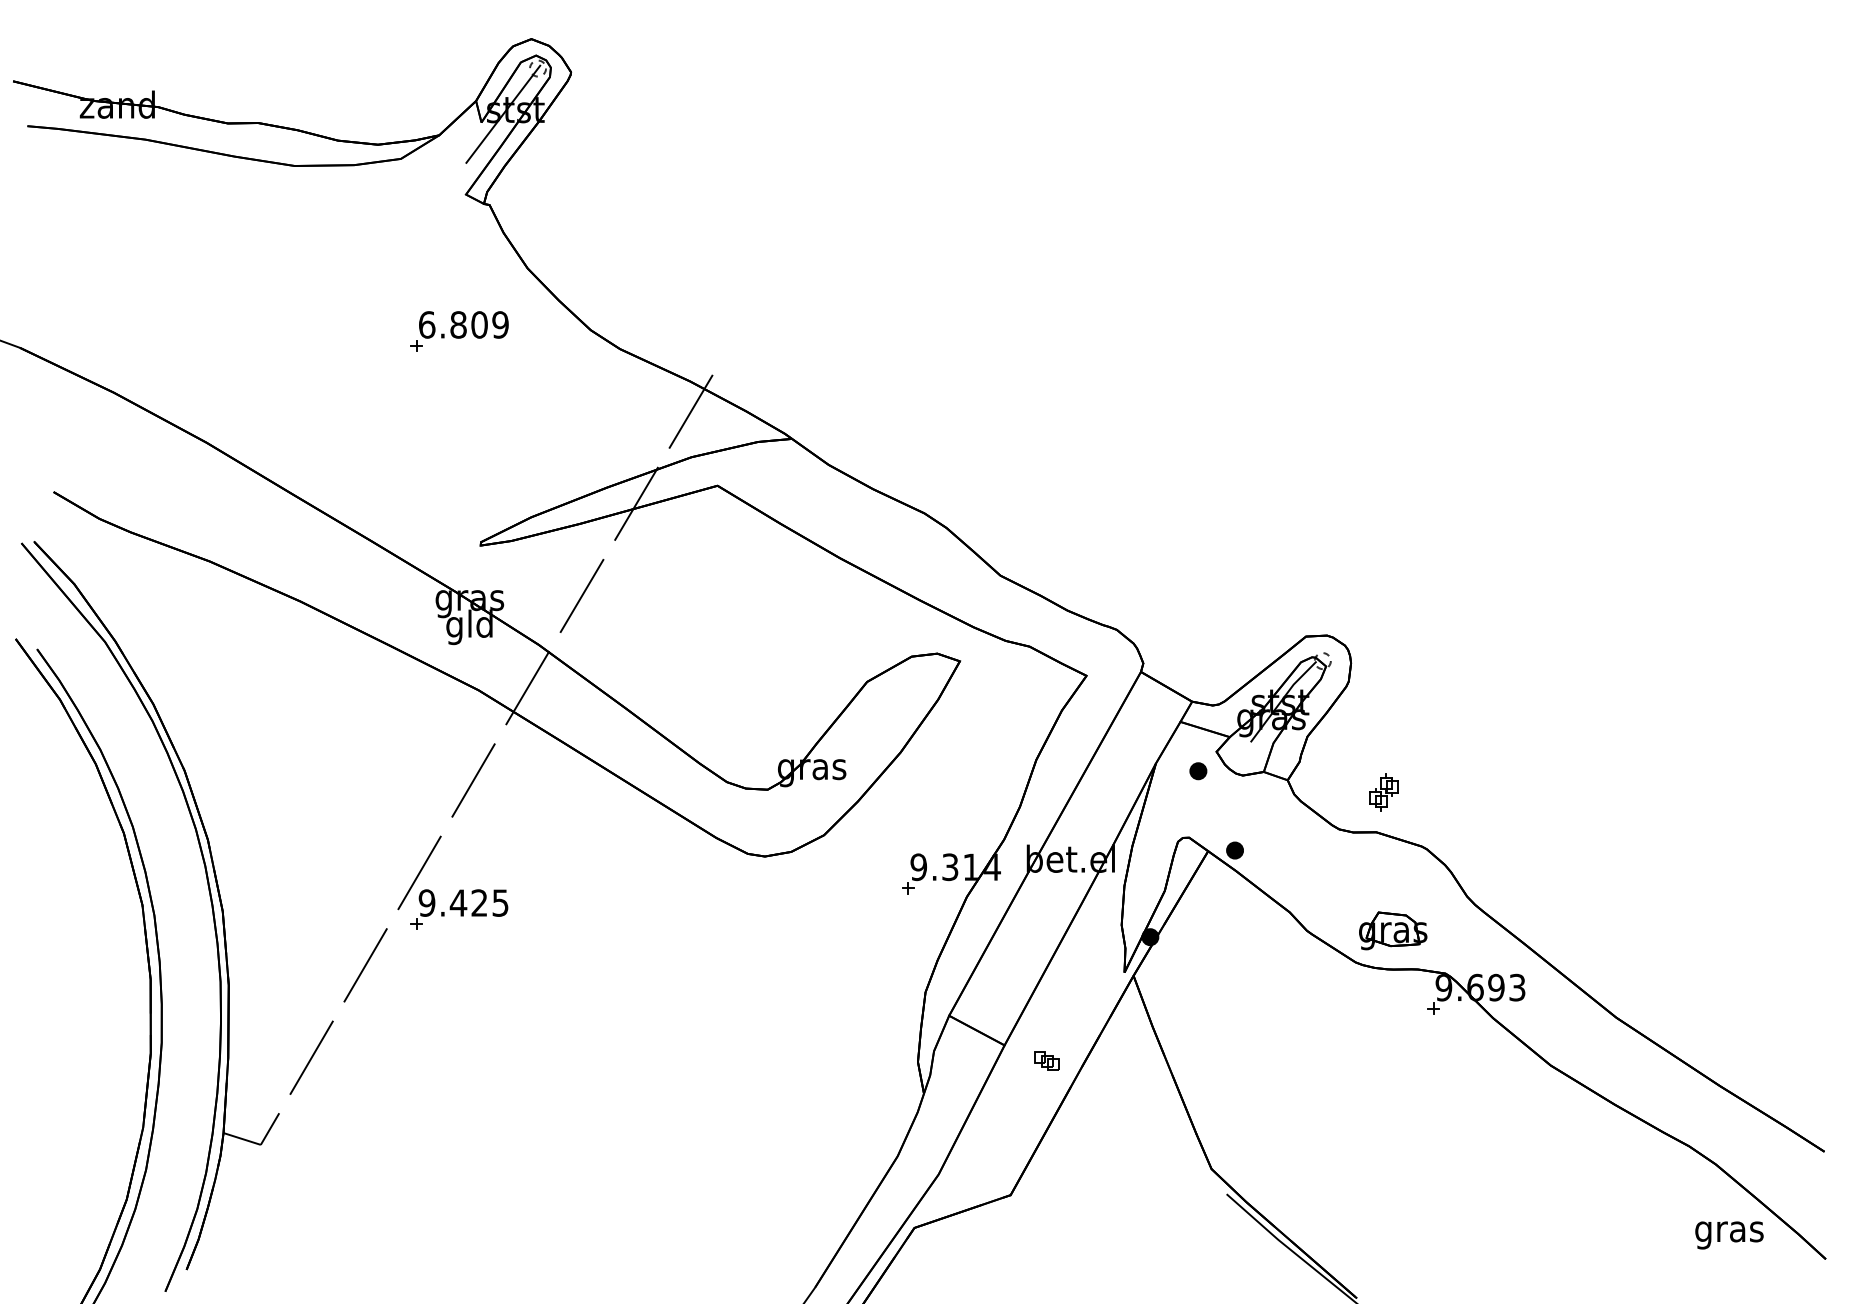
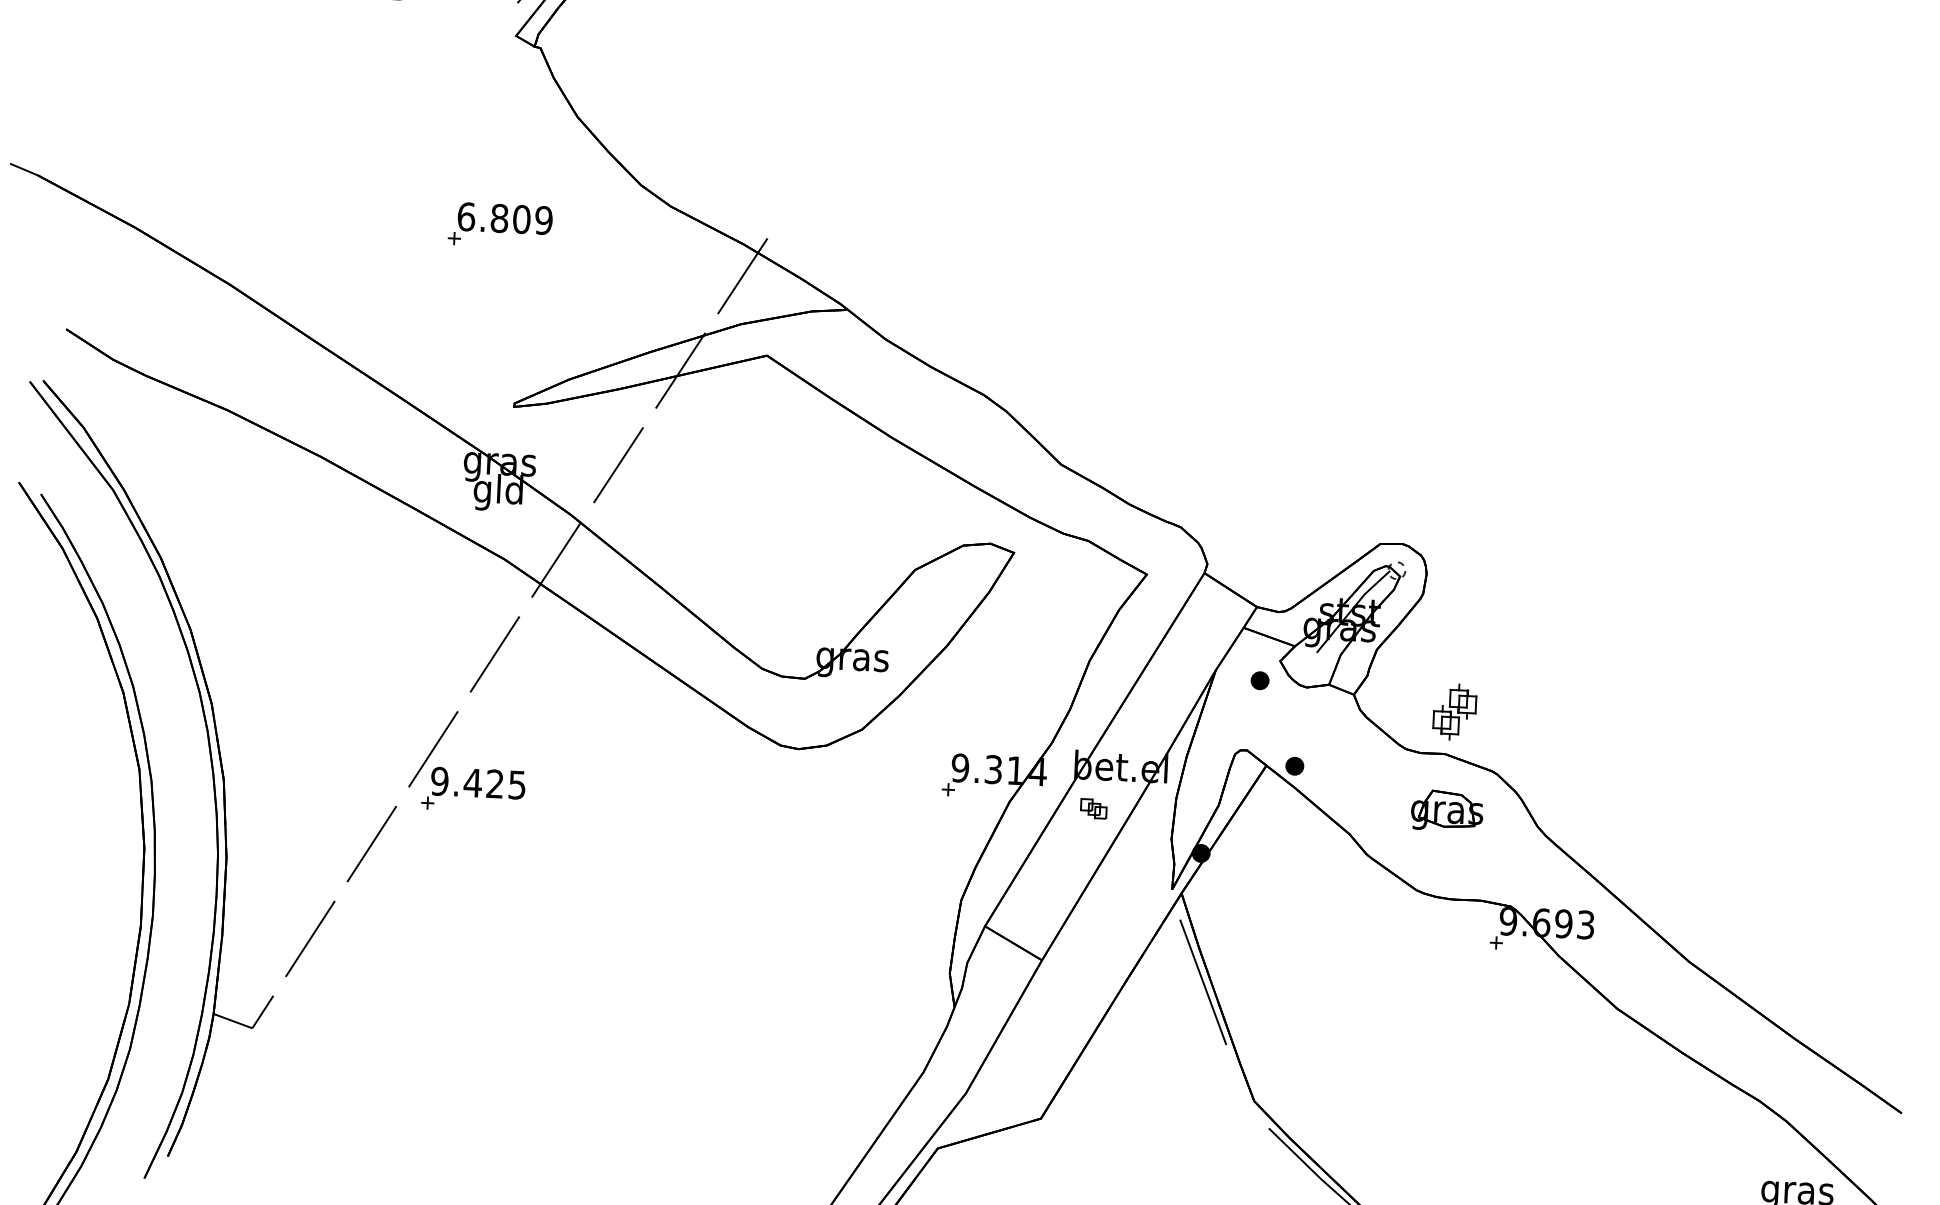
part: (459, 331) -> (500, 225), moved
part: (1383, 792) -> (1454, 712), size x1.43
part: (1393, 930) -> (1447, 810), moved
line: (1157, 1058) -> (1202, 981), added
part: (1046, 1060) -> (1093, 808), moved

